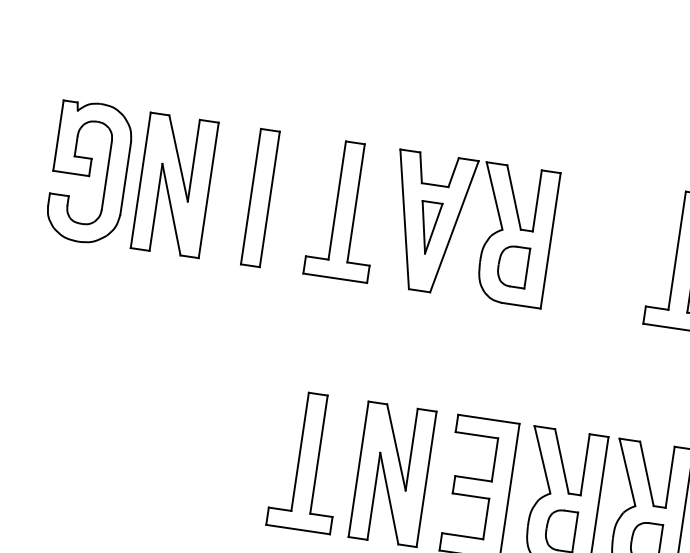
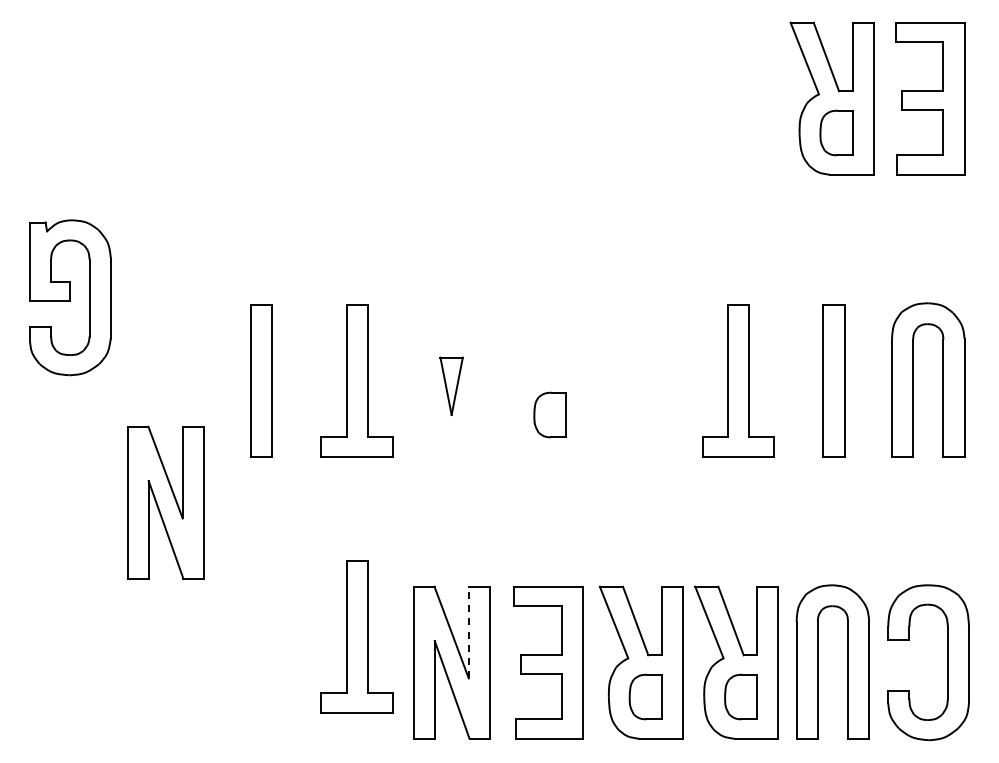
part: (89, 172) -> (70, 297), moved
part: (174, 185) -> (165, 502), moved
part: (456, 224) -> (481, 377), removed
line: (411, 449) -> (468, 632), solid -> dashed
part: (307, 461) -> (356, 636), moved

